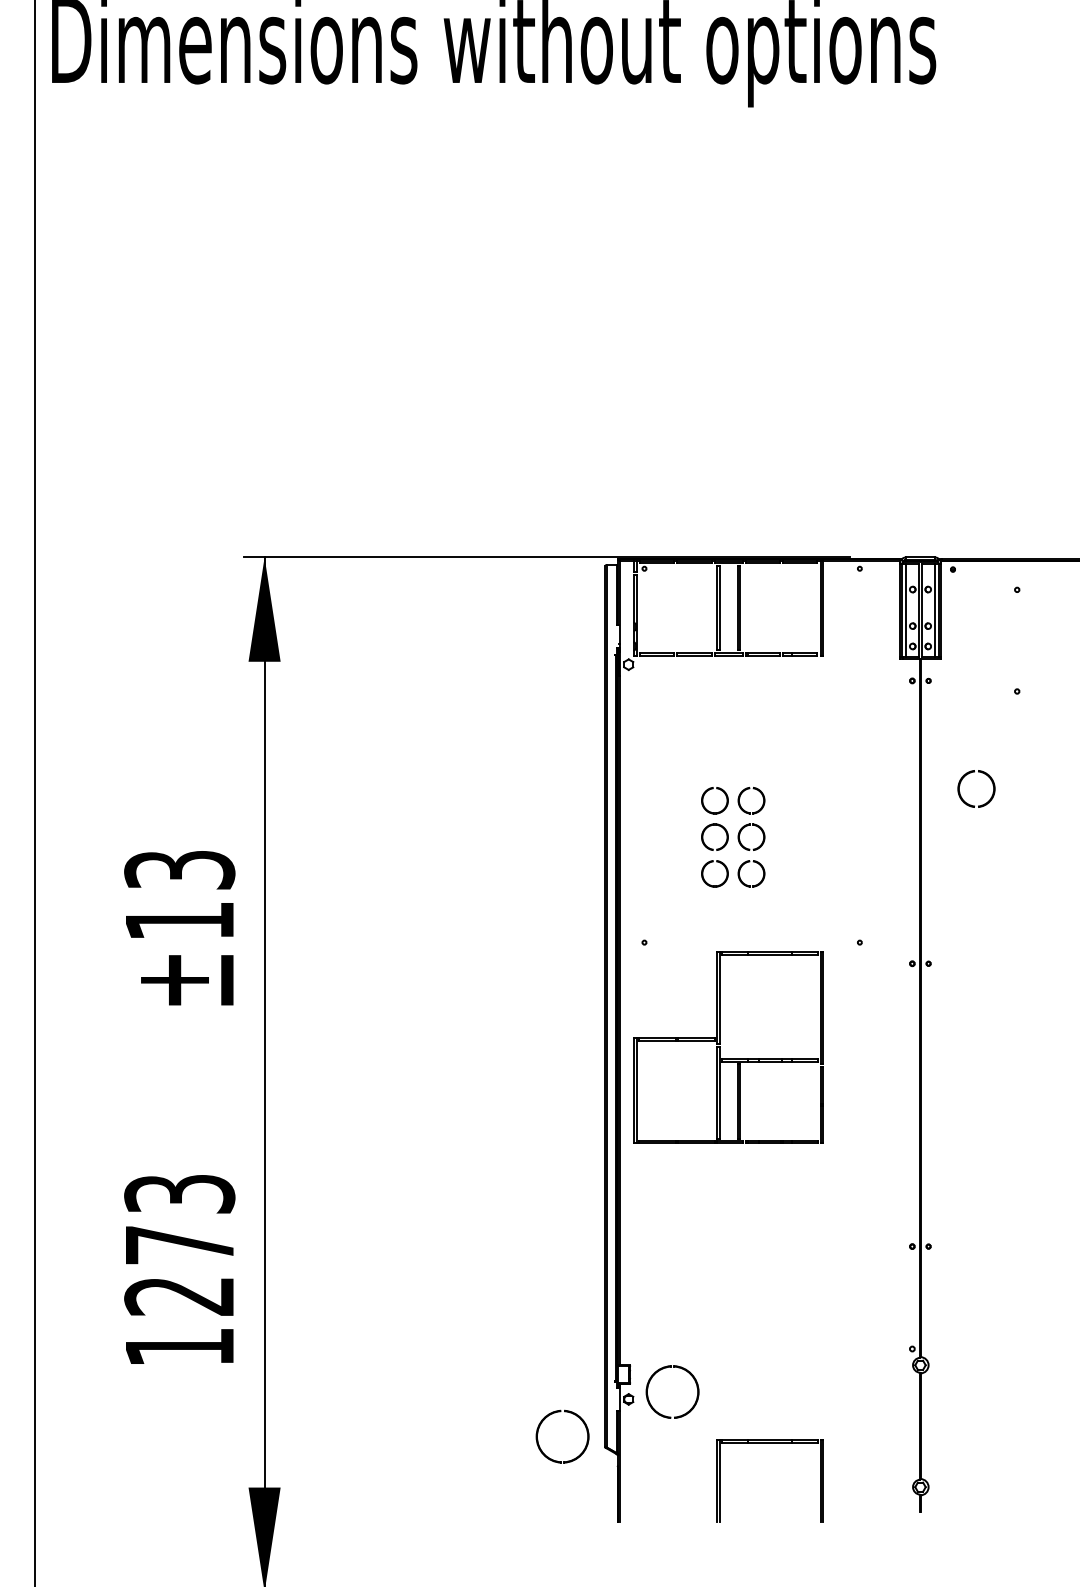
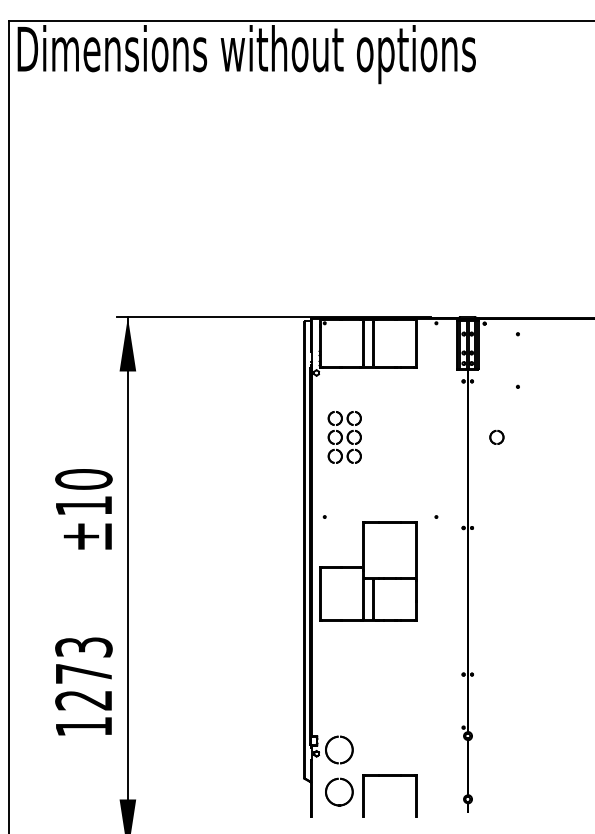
part: (975, 789) -> (496, 437), size x0.71
part: (732, 837) -> (344, 437), moved
text: (178, 870) -> (83, 479), ±13 -> ±10
part: (557, 1414) -> (336, 780), moved

